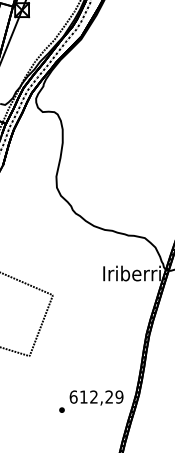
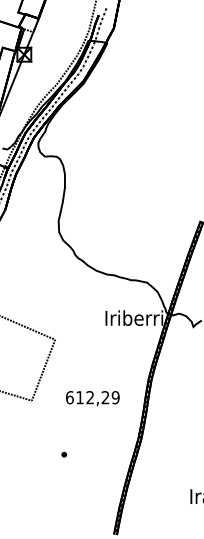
text: (96, 397) -> (92, 398), moved

